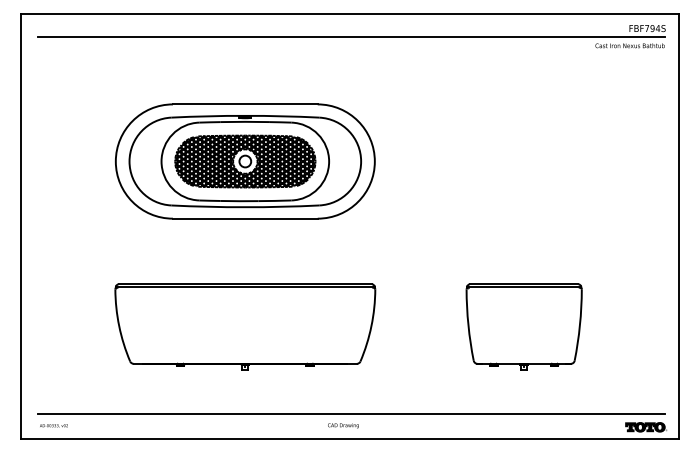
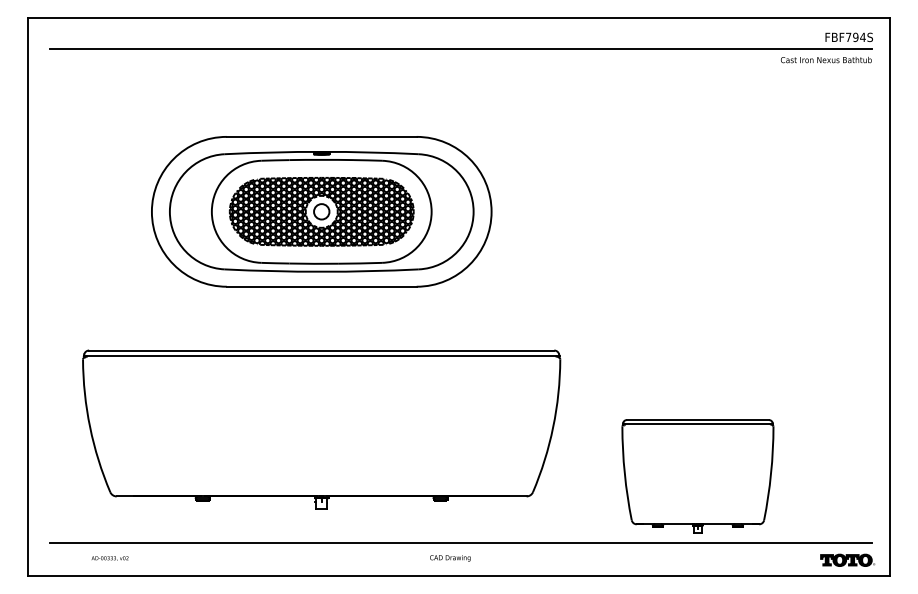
part: (245, 326) -> (321, 428), size x1.4
part: (523, 326) -> (697, 475), moved
text: (53, 425) -> (109, 557), moved

